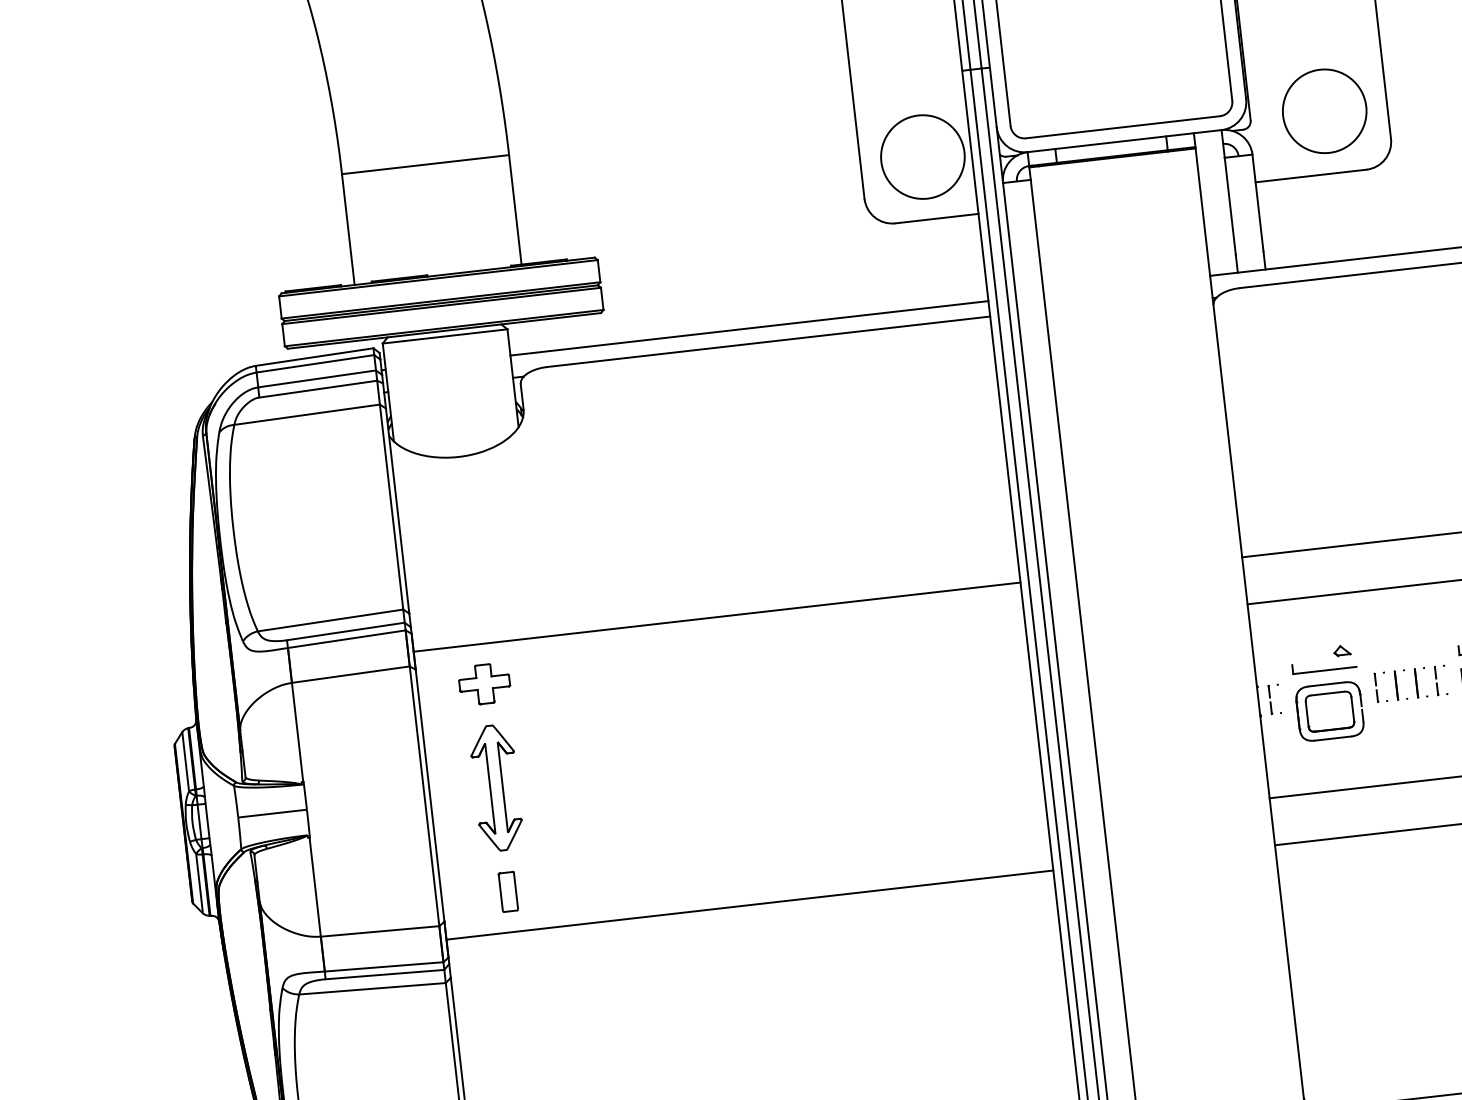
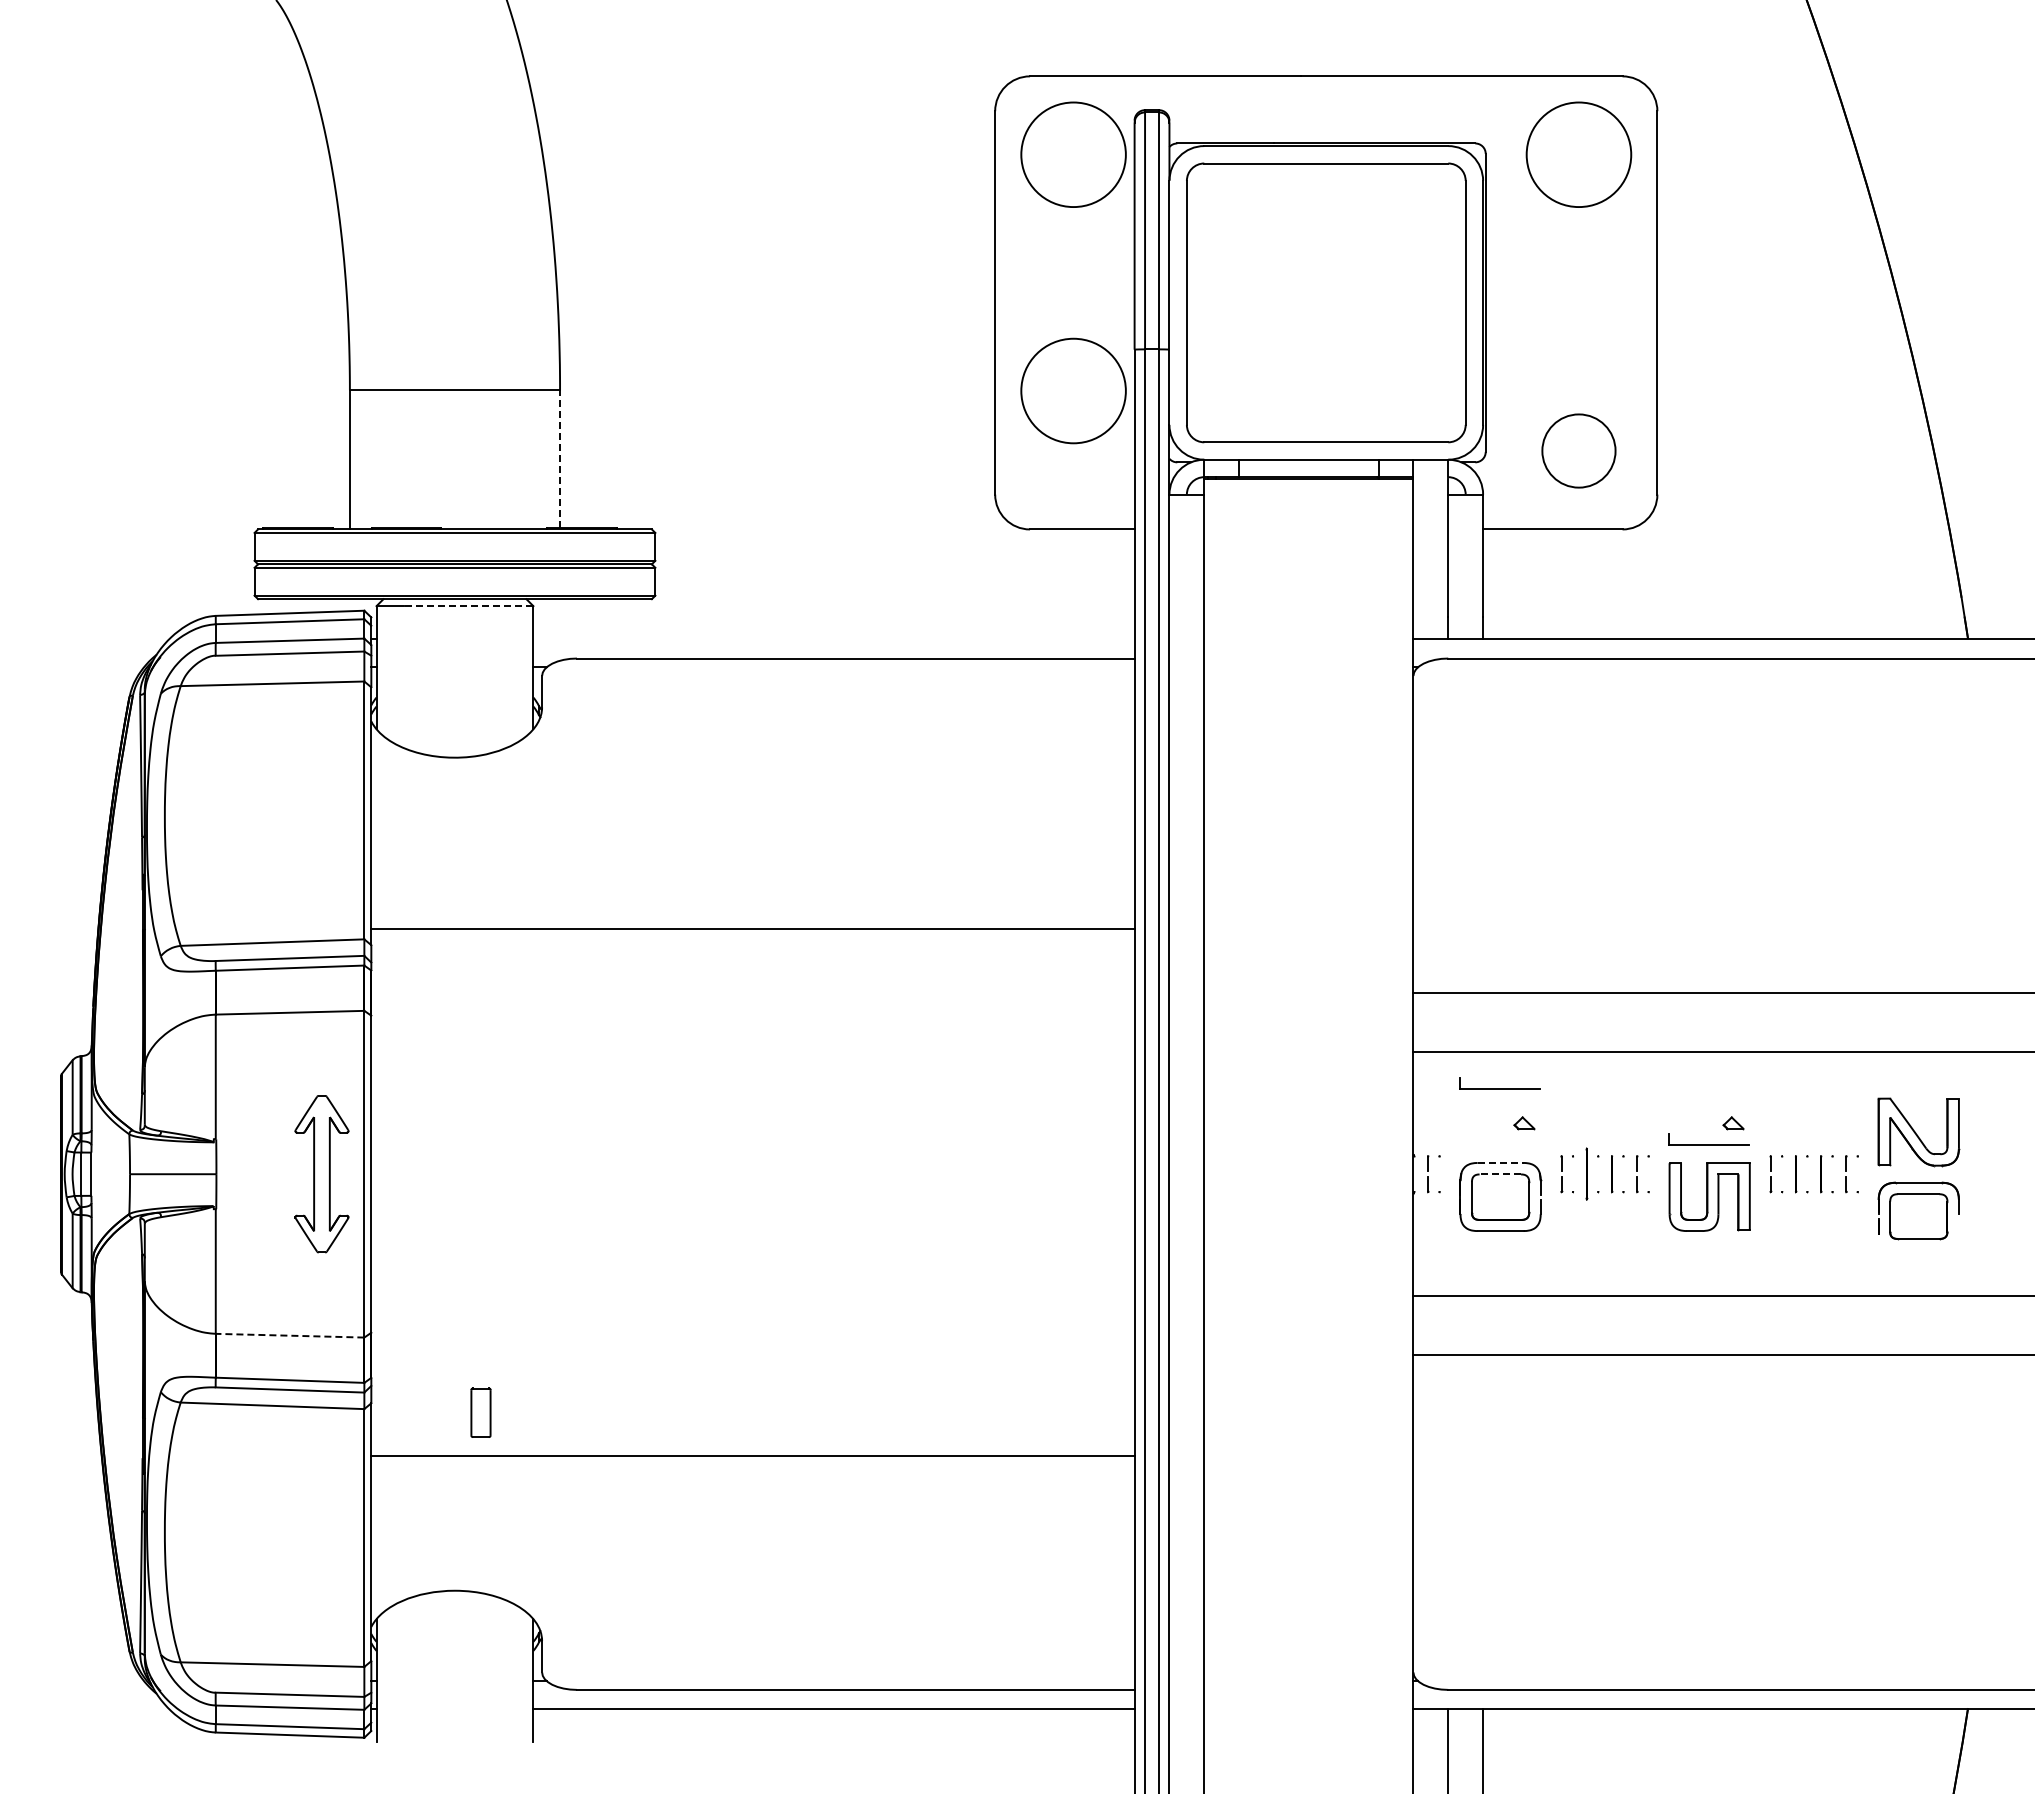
circle: (1324, 110) -> (1578, 450), size x0.7
circle: (922, 156) -> (1073, 390), moved
line: (515, 209) -> (560, 458), solid -> dashed
line: (749, 328) -> (833, 639), removed
line: (455, 335) -> (468, 606), solid -> dashed
line: (716, 617) -> (752, 929), moved
part: (1323, 665) -> (1499, 1083), moved
part: (484, 684) -> (454, 1043), removed
line: (1326, 684) -> (1500, 1162), solid -> dashed
part: (1396, 685) -> (1586, 1174), size x1.4
line: (1327, 693) -> (1500, 1174), solid -> dashed
part: (496, 788) -> (321, 1174), moved
part: (508, 891) -> (480, 1412), moved
line: (749, 905) -> (752, 1456), moved
line: (379, 931) -> (289, 1335), solid -> dashed

